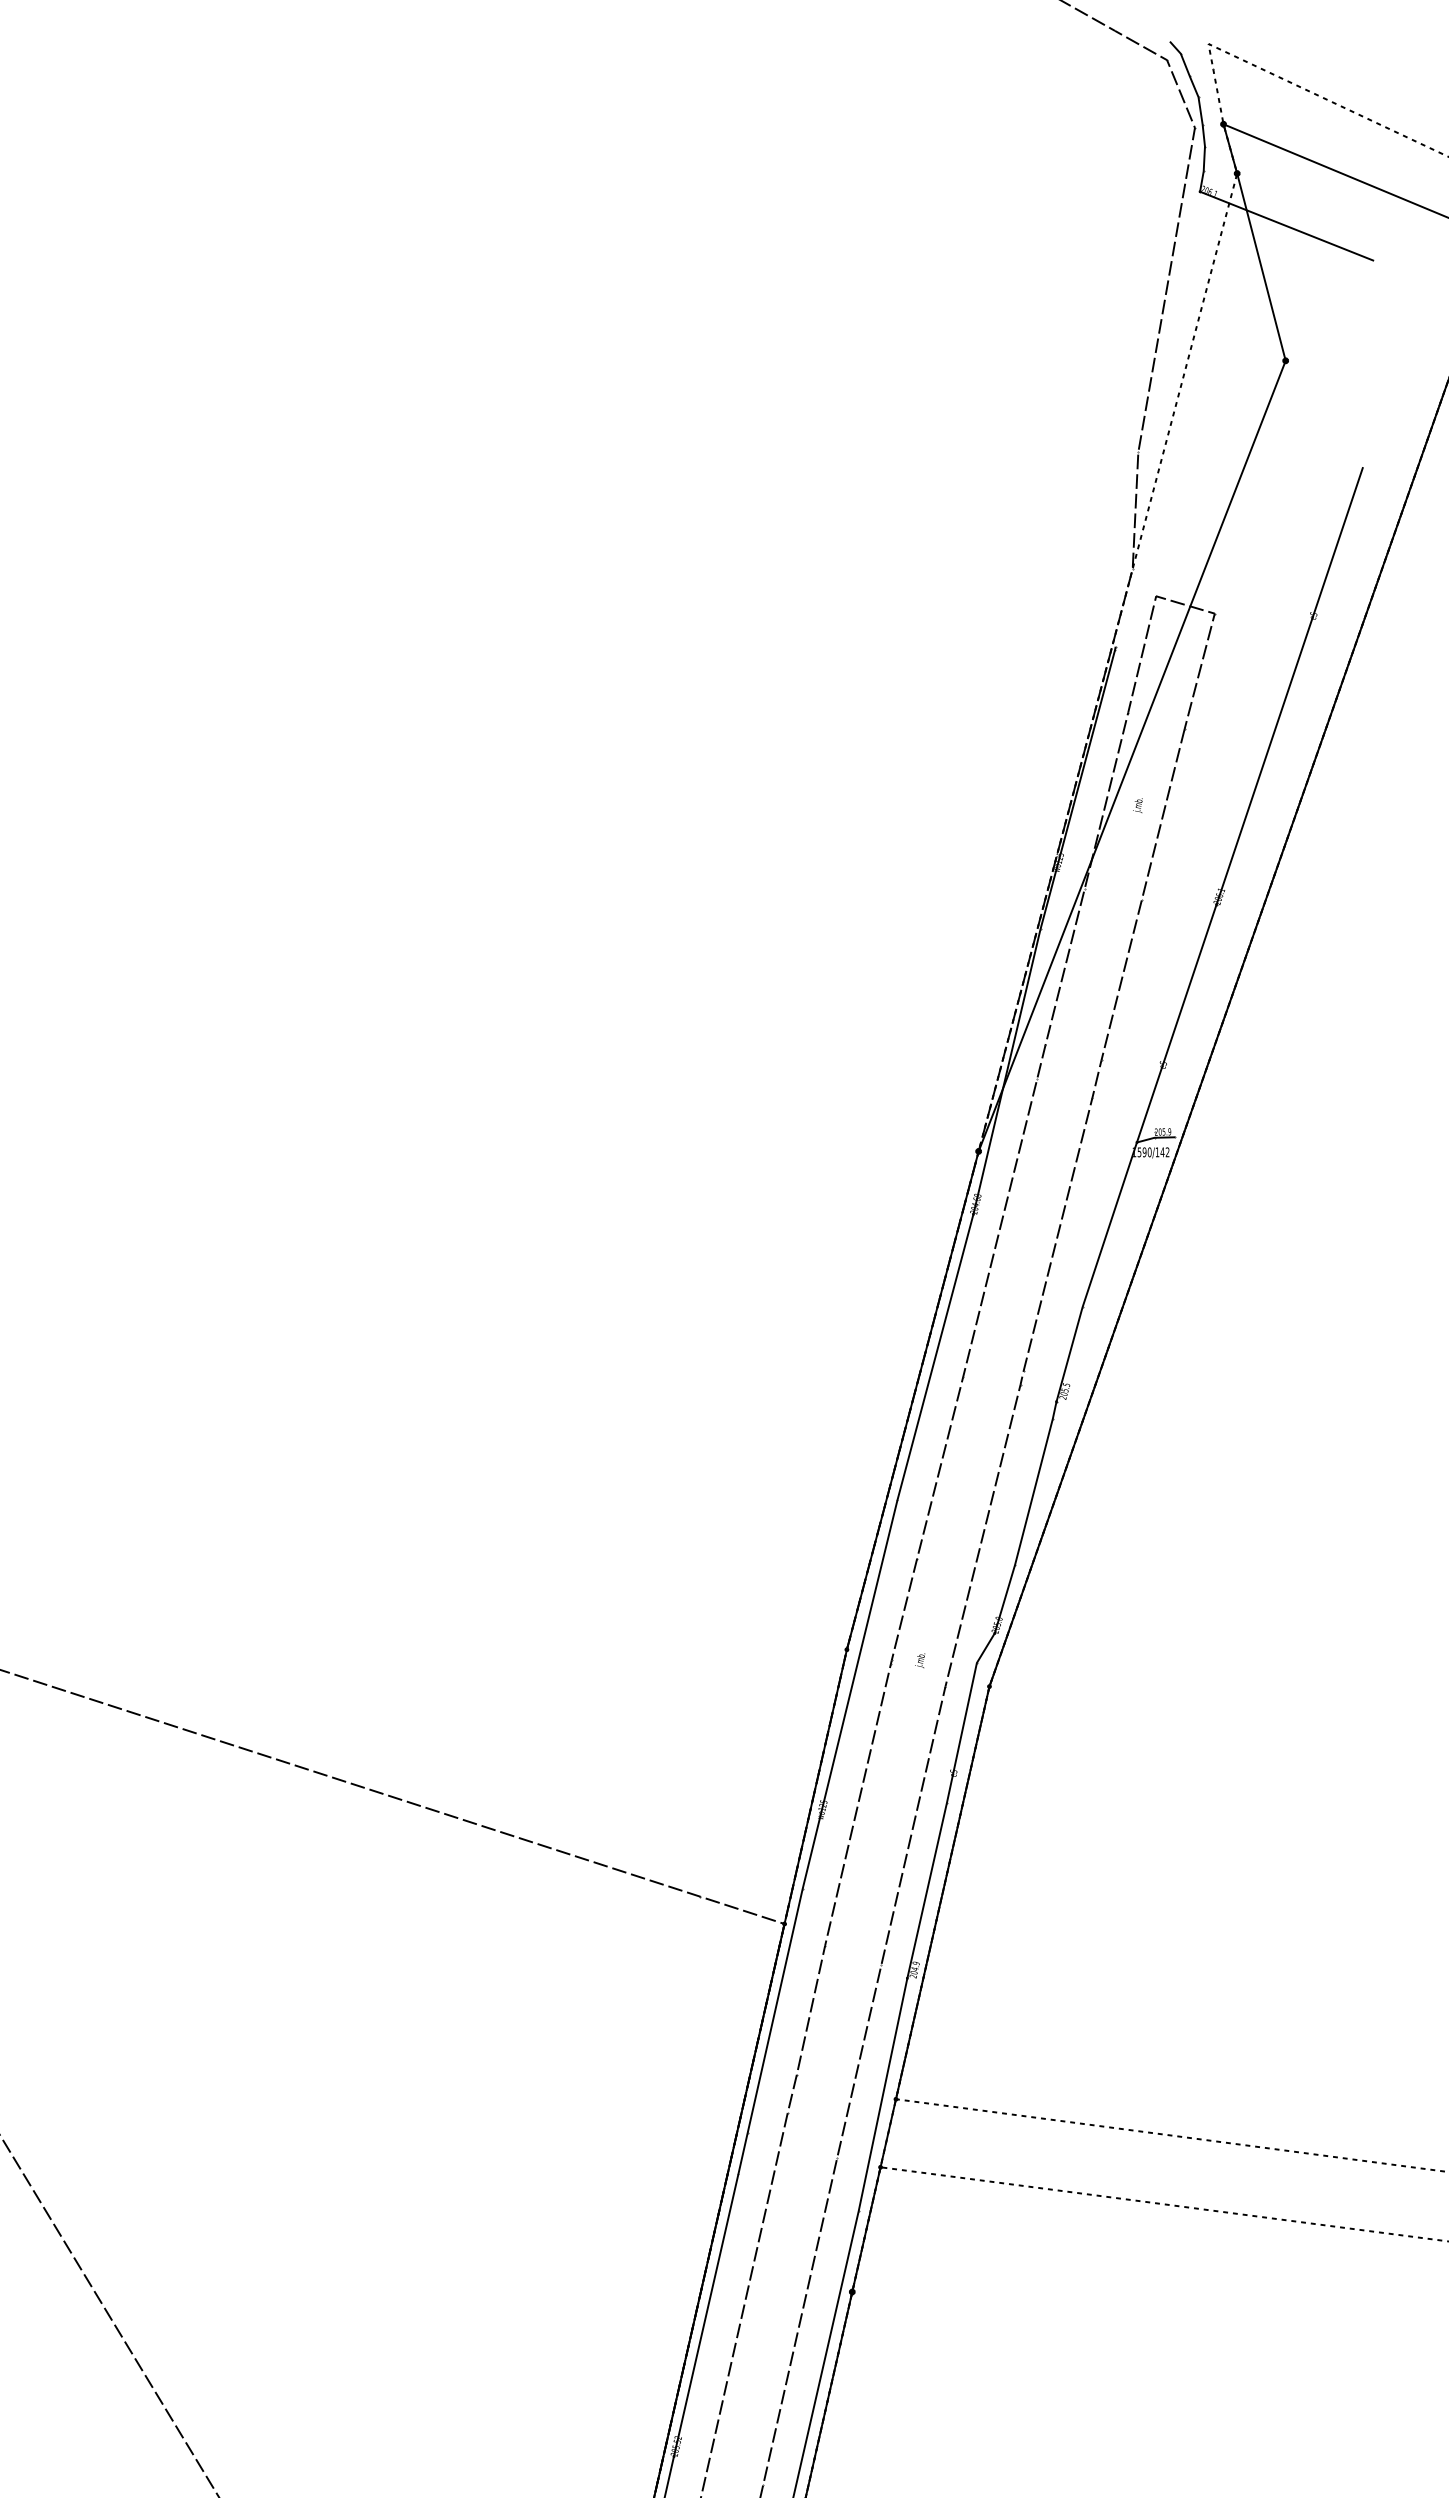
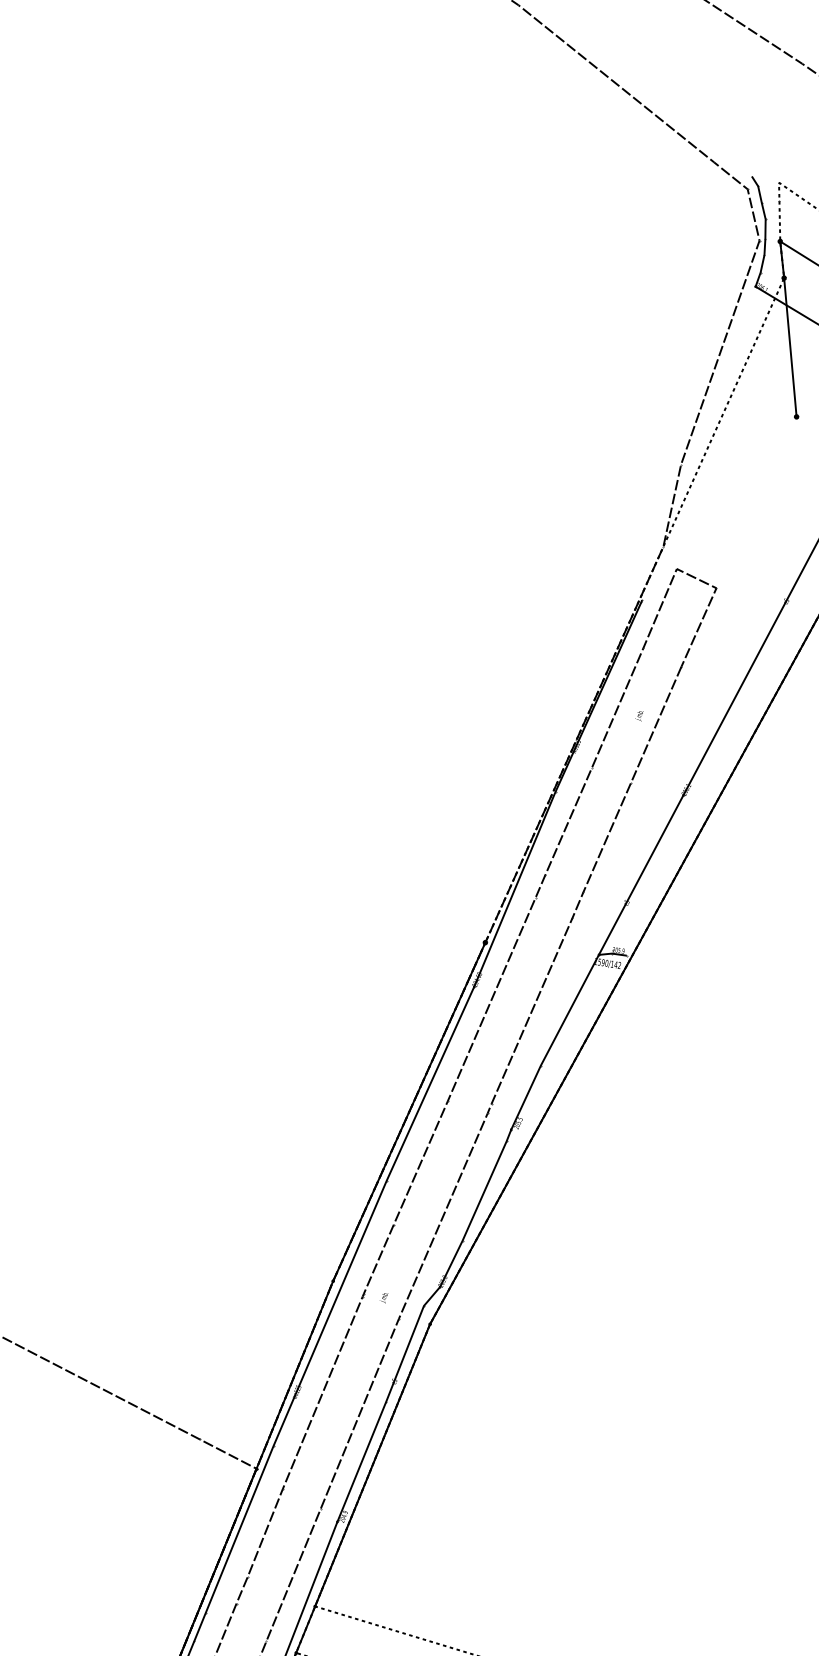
line: (1131, 755) -> (640, 679), removed

